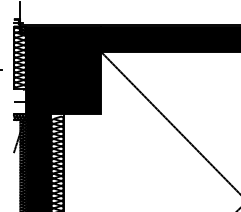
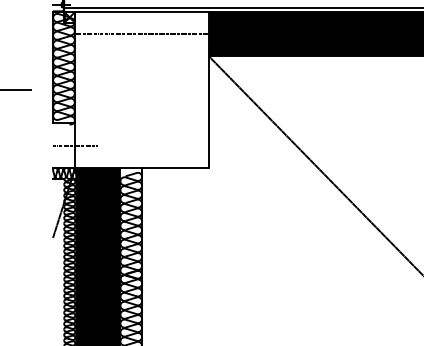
fill: (63, 69) -> (141, 88), removed

